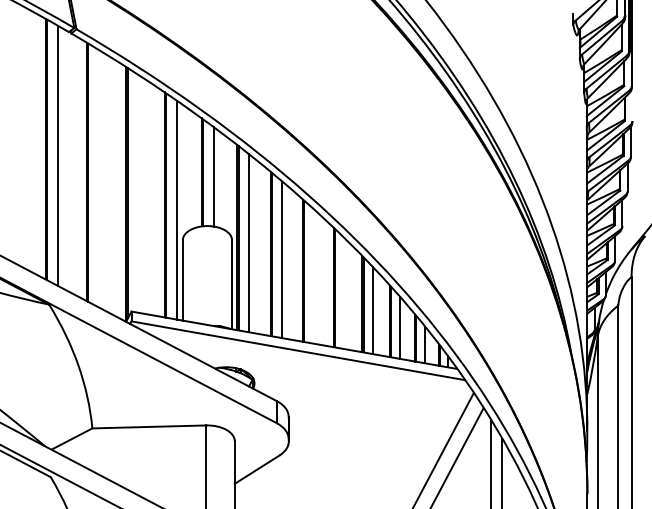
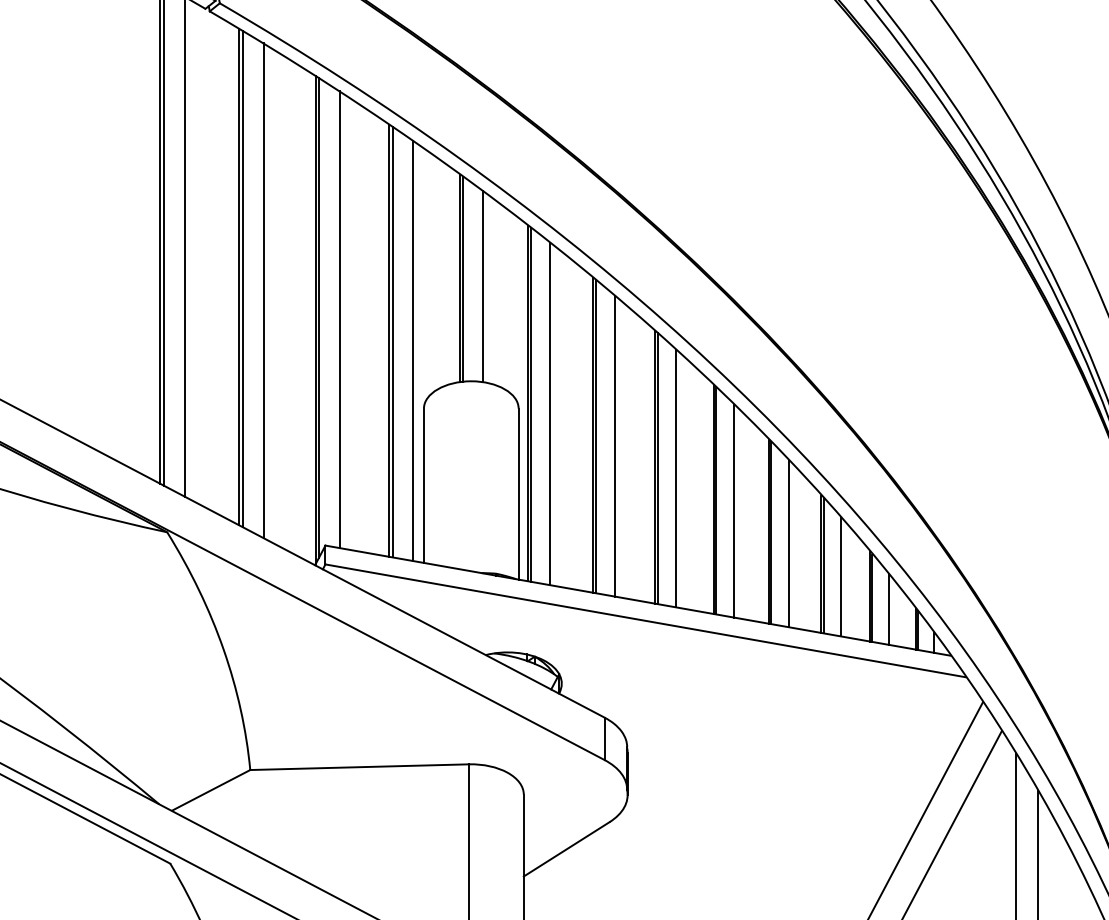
line: (99, 178) -> (263, 289), added
line: (138, 193) -> (338, 318), added
line: (314, 276) -> (676, 478), added
line: (344, 293) -> (734, 510), added

